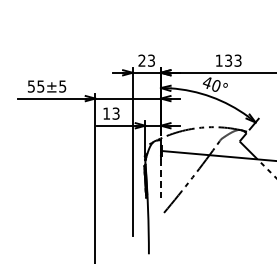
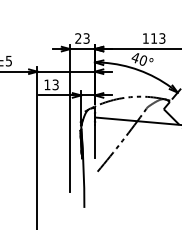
text: (228, 60) -> (154, 38), 133 -> 113
line: (160, 178) -> (94, 141), dashed -> solid

